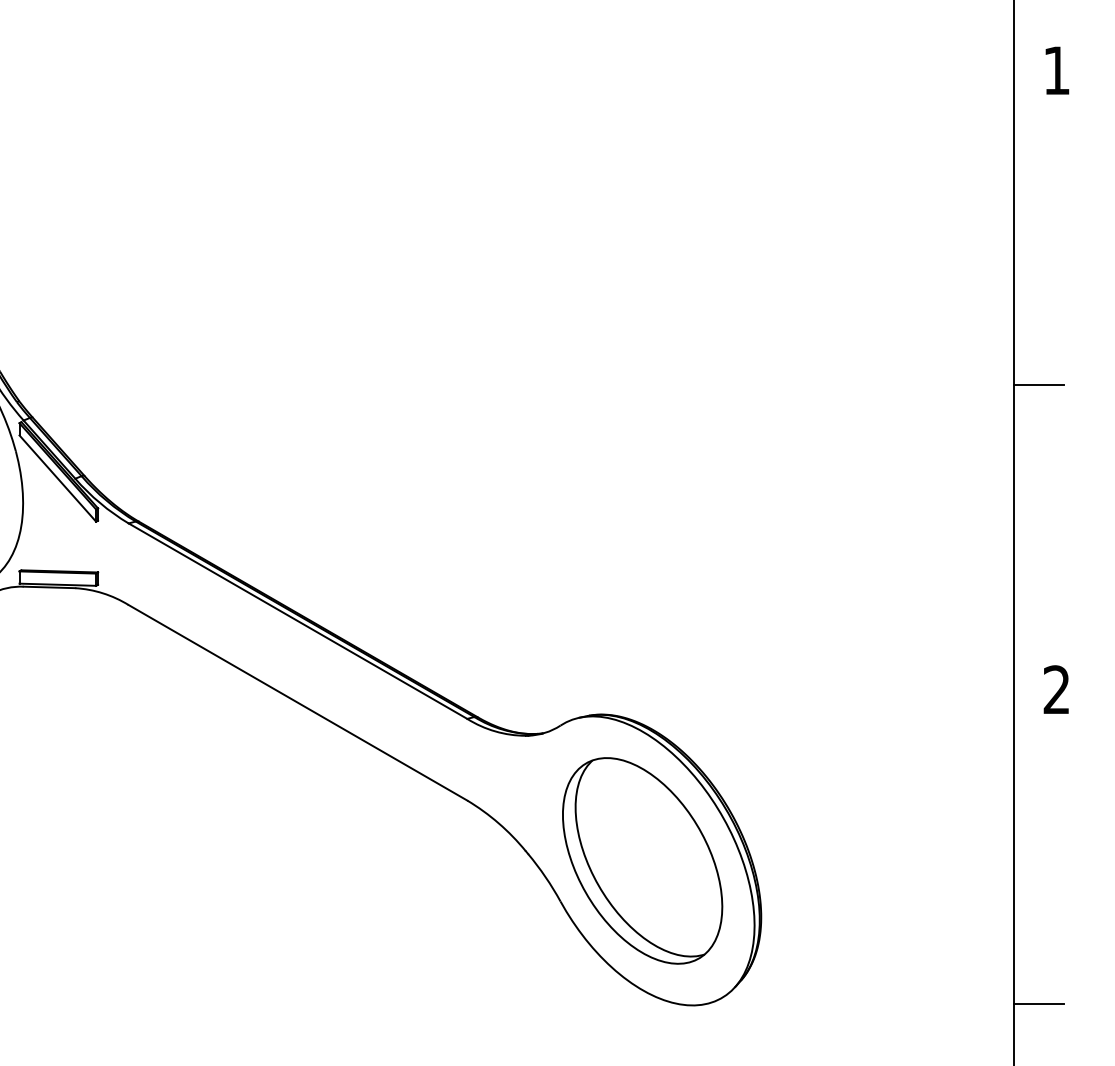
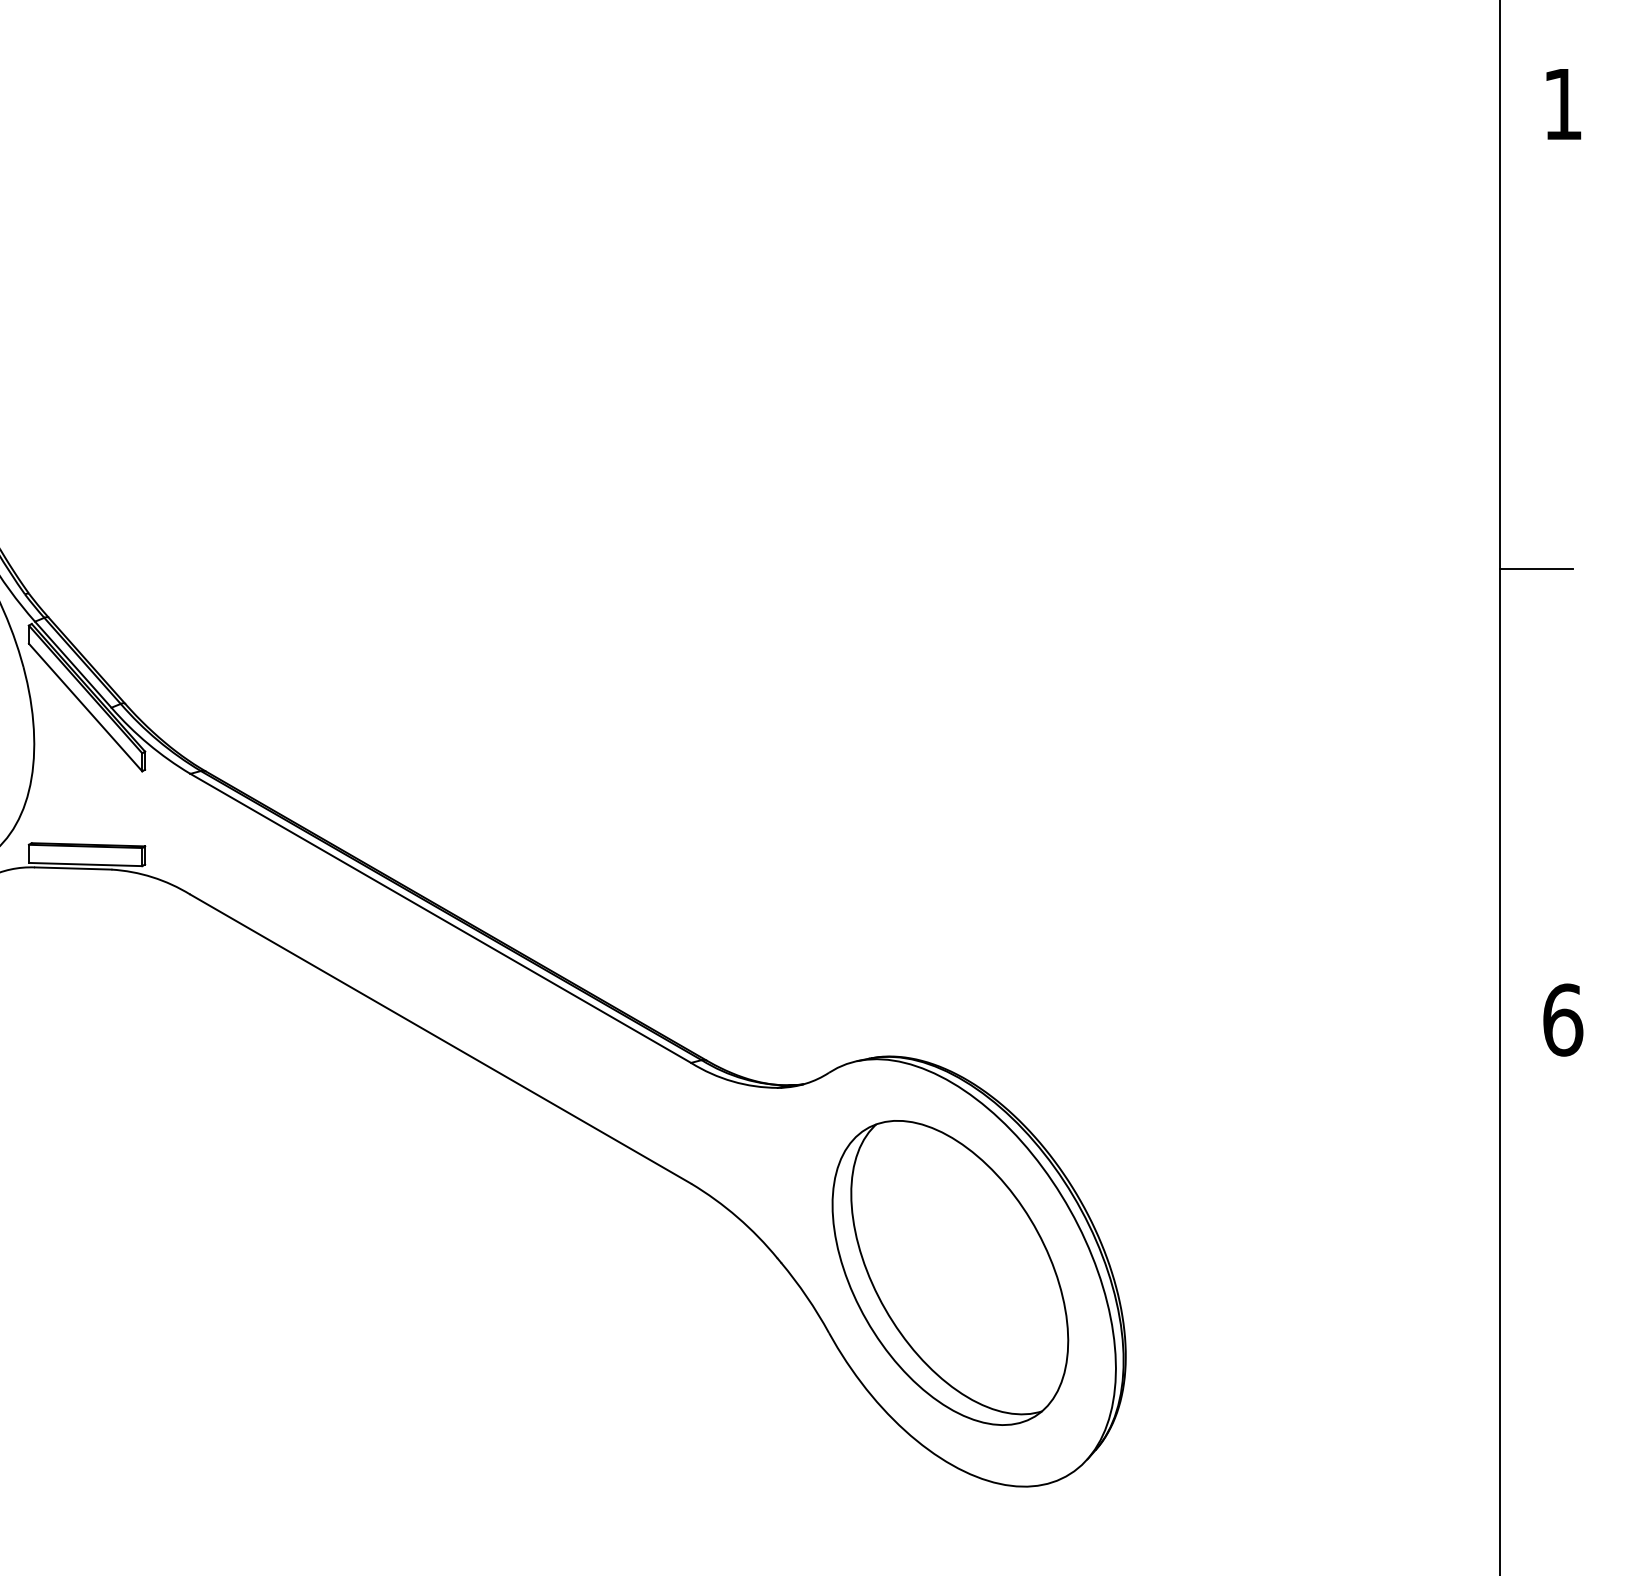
text: (1056, 689) -> (1562, 1019), 2 -> 6
line: (1038, 1004) -> (1535, 1485), removed

